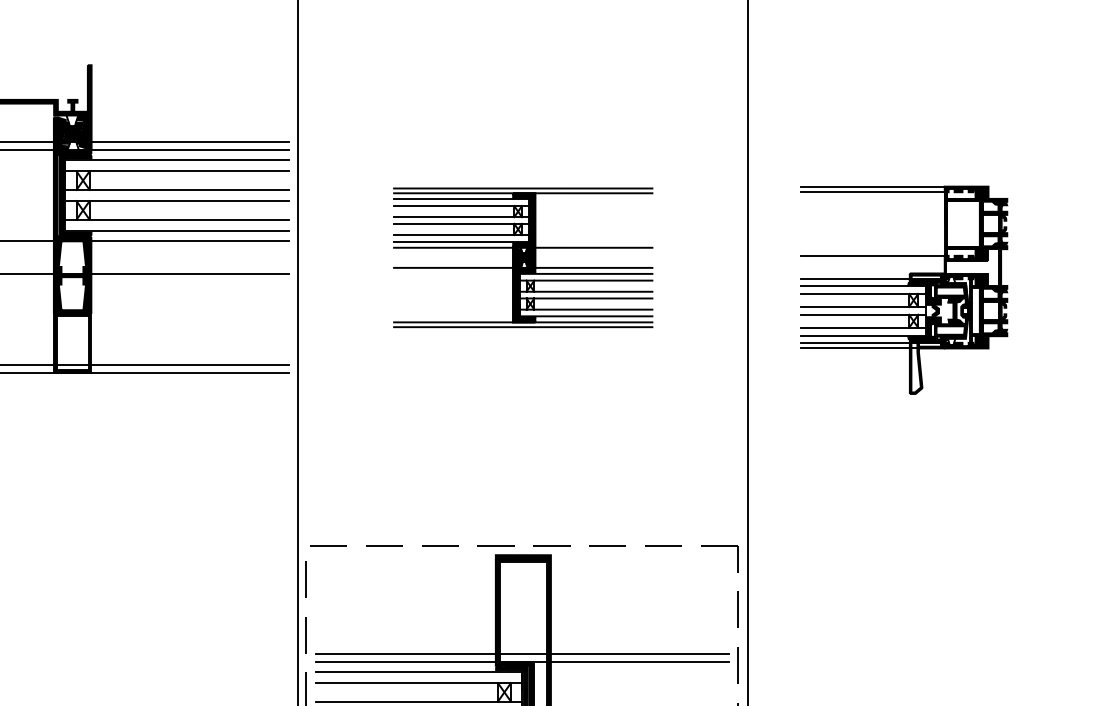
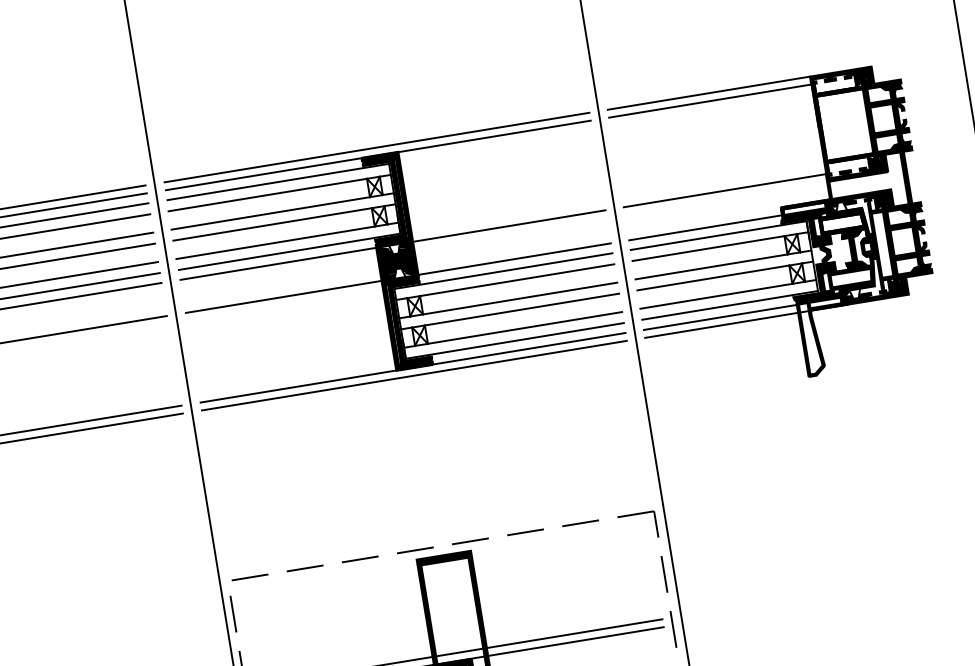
part: (522, 257) -> (394, 261), size x1.67
part: (904, 290) -> (777, 232), size x1.43

